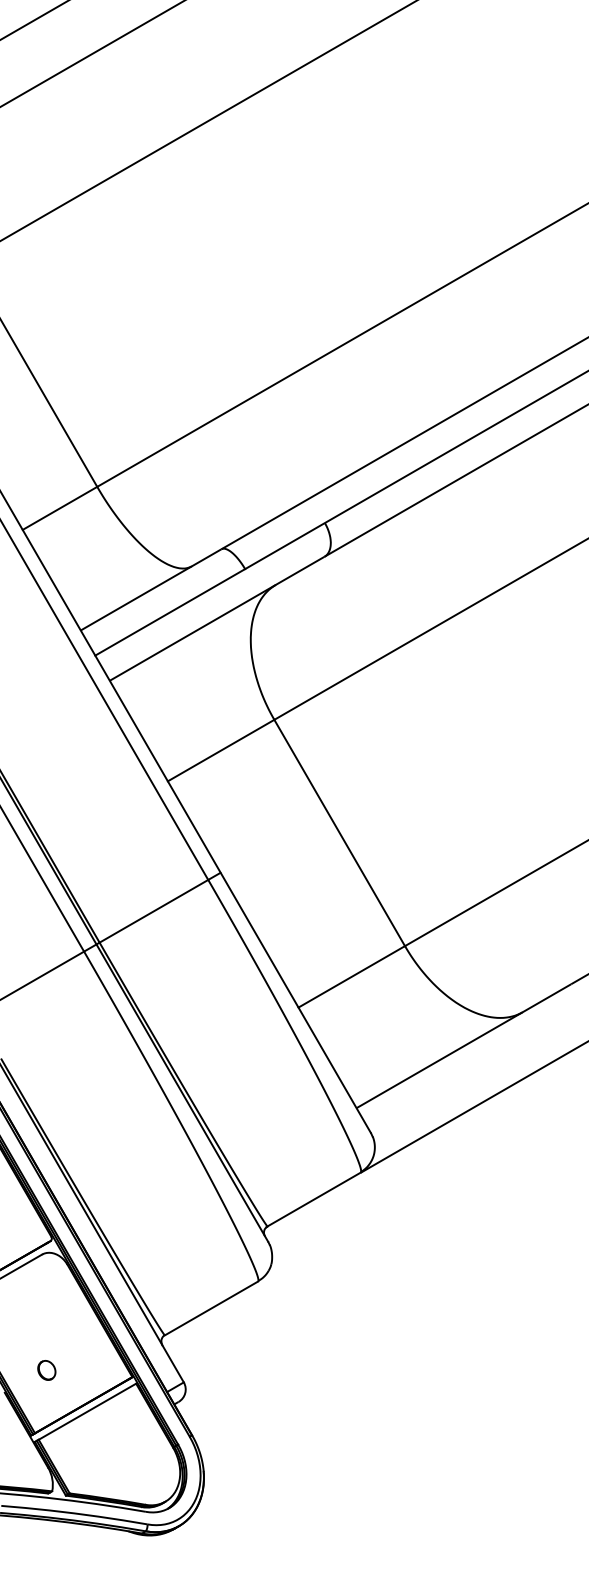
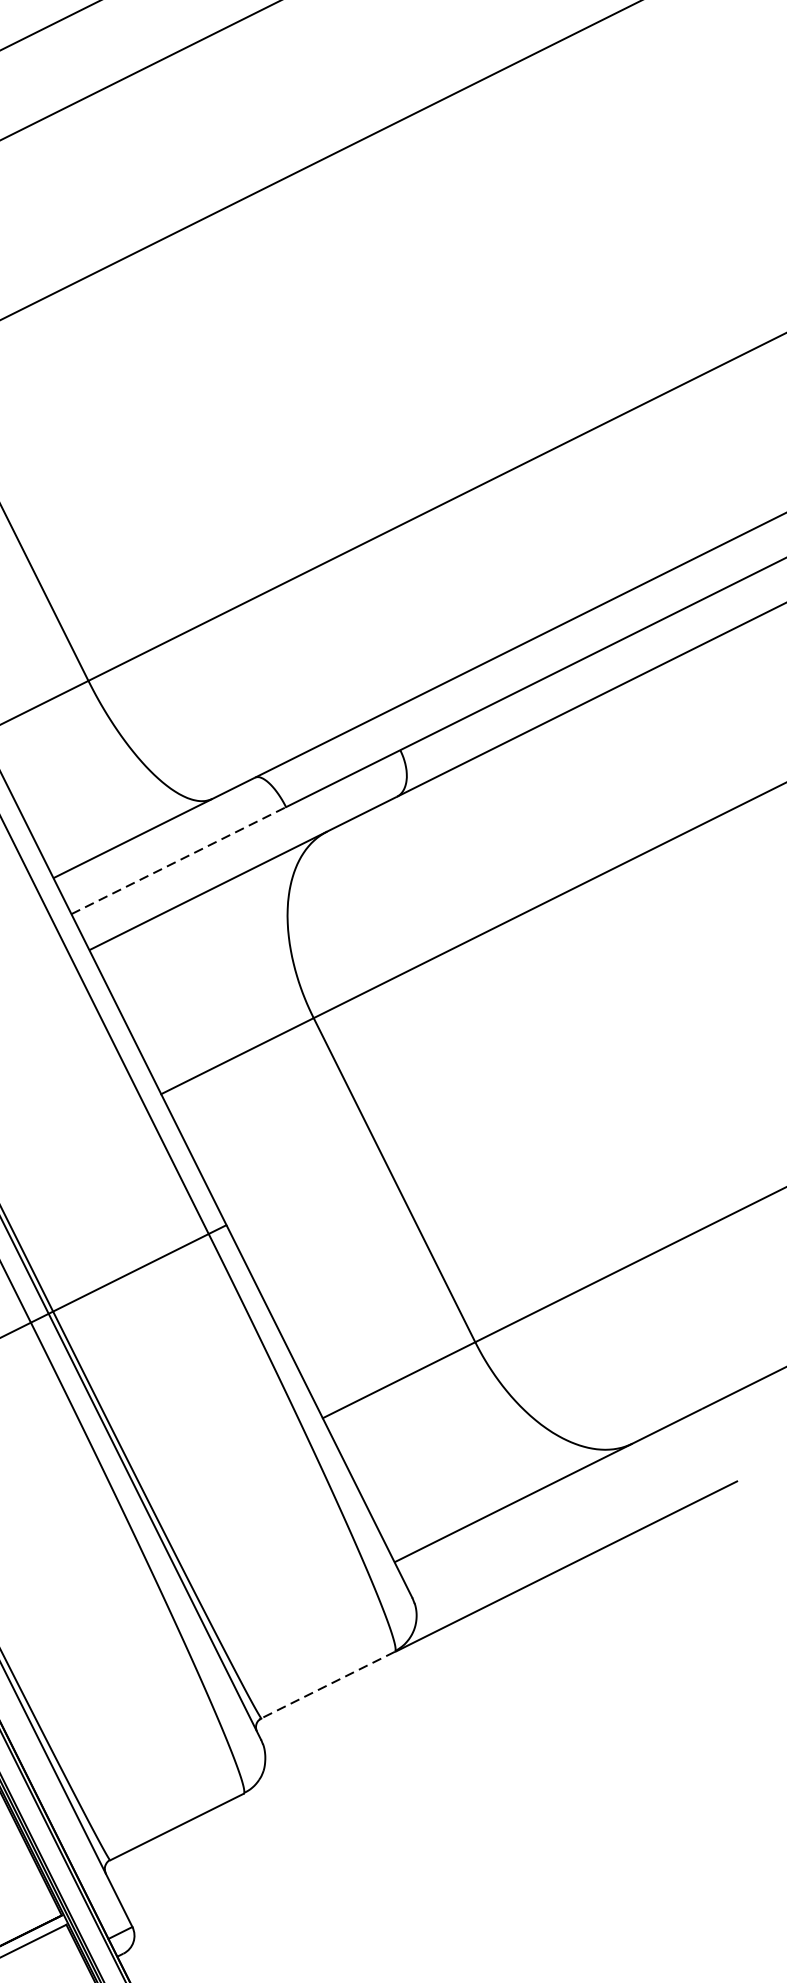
line: (170, 612) -> (179, 860), solid -> dashed
line: (314, 1199) -> (328, 1685), solid -> dashed

